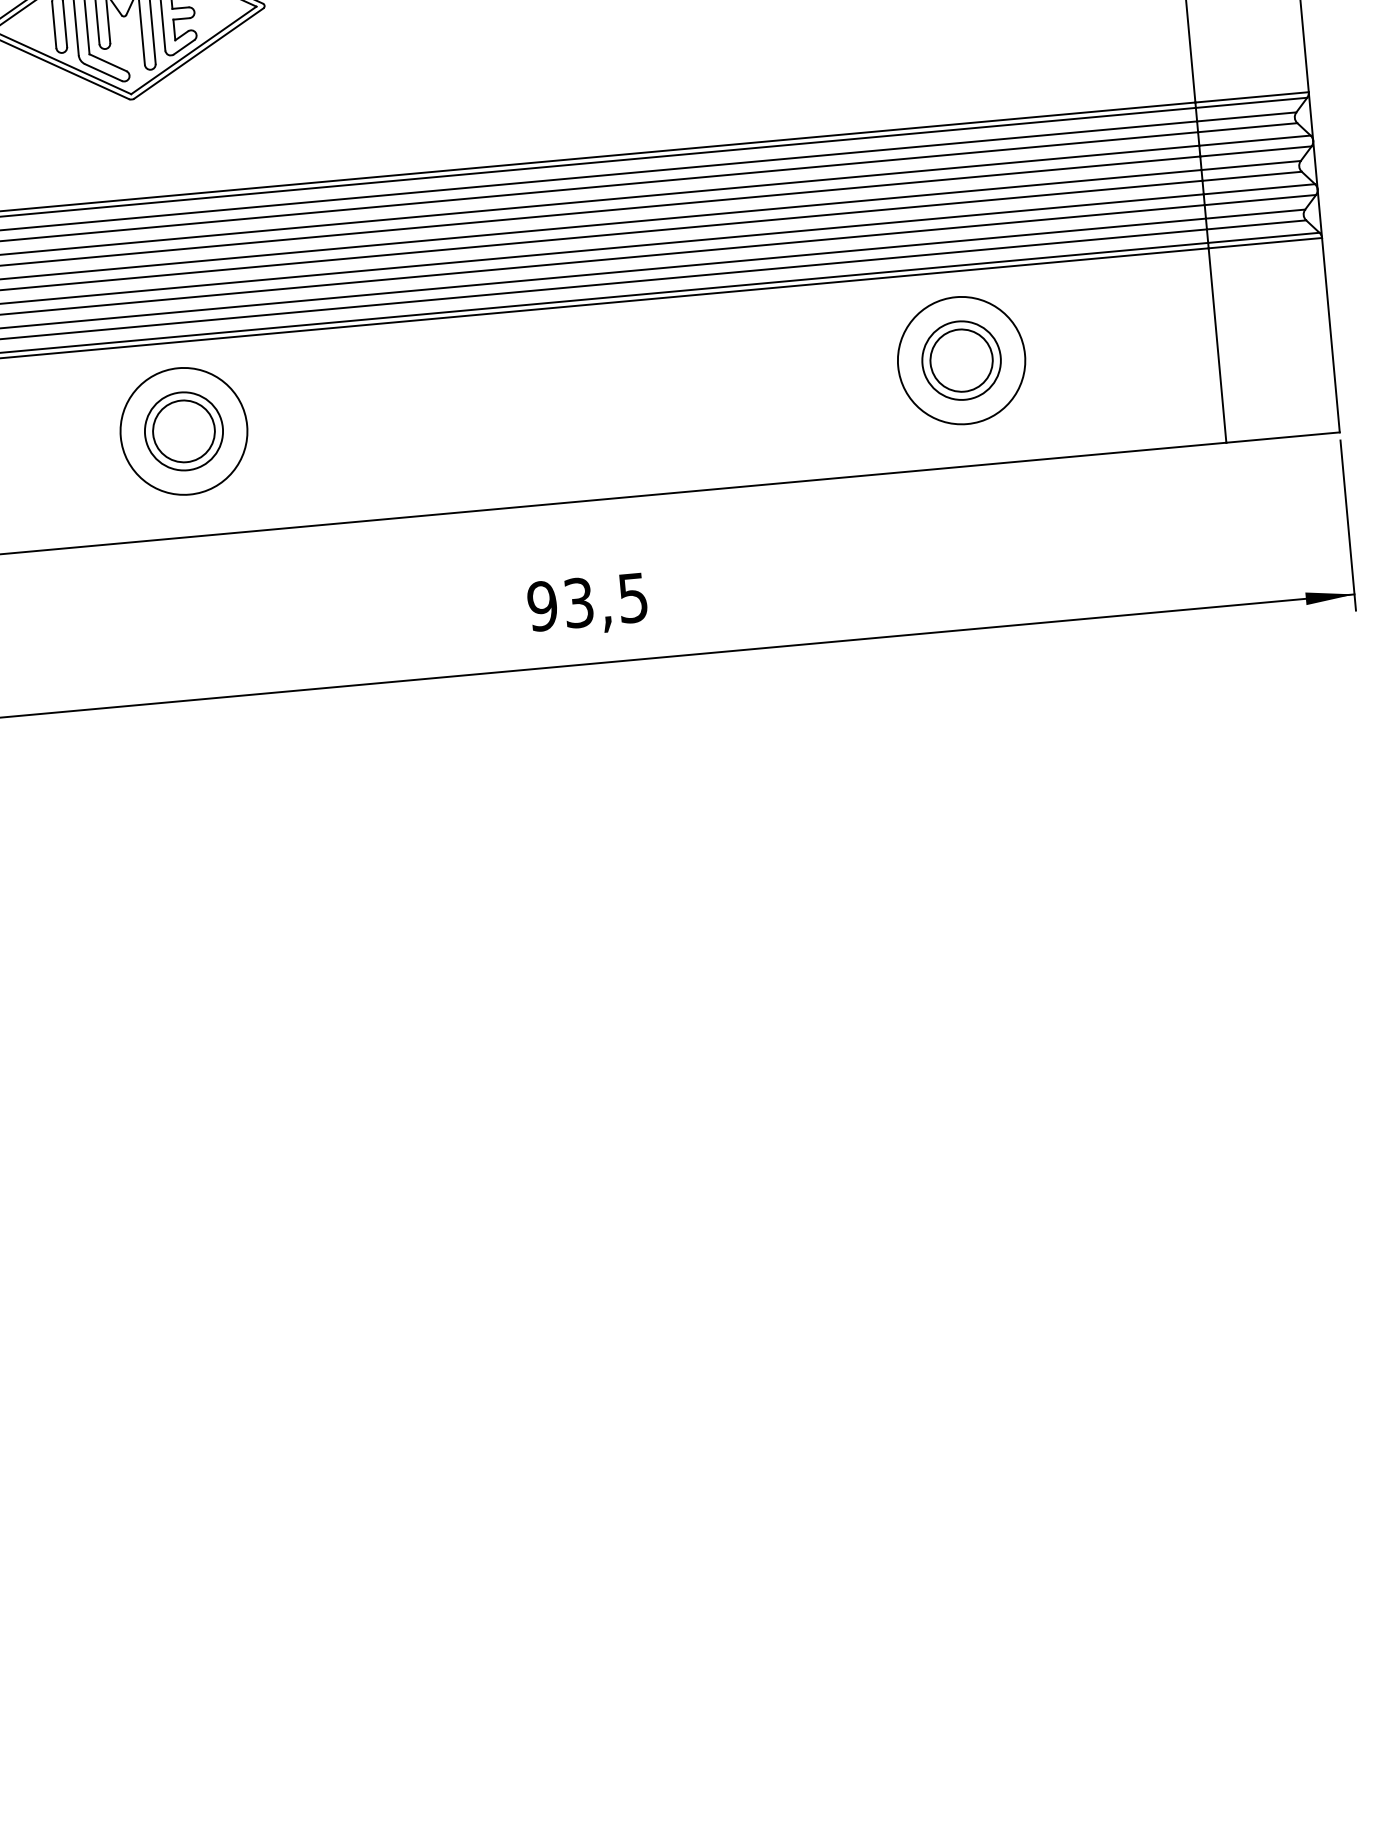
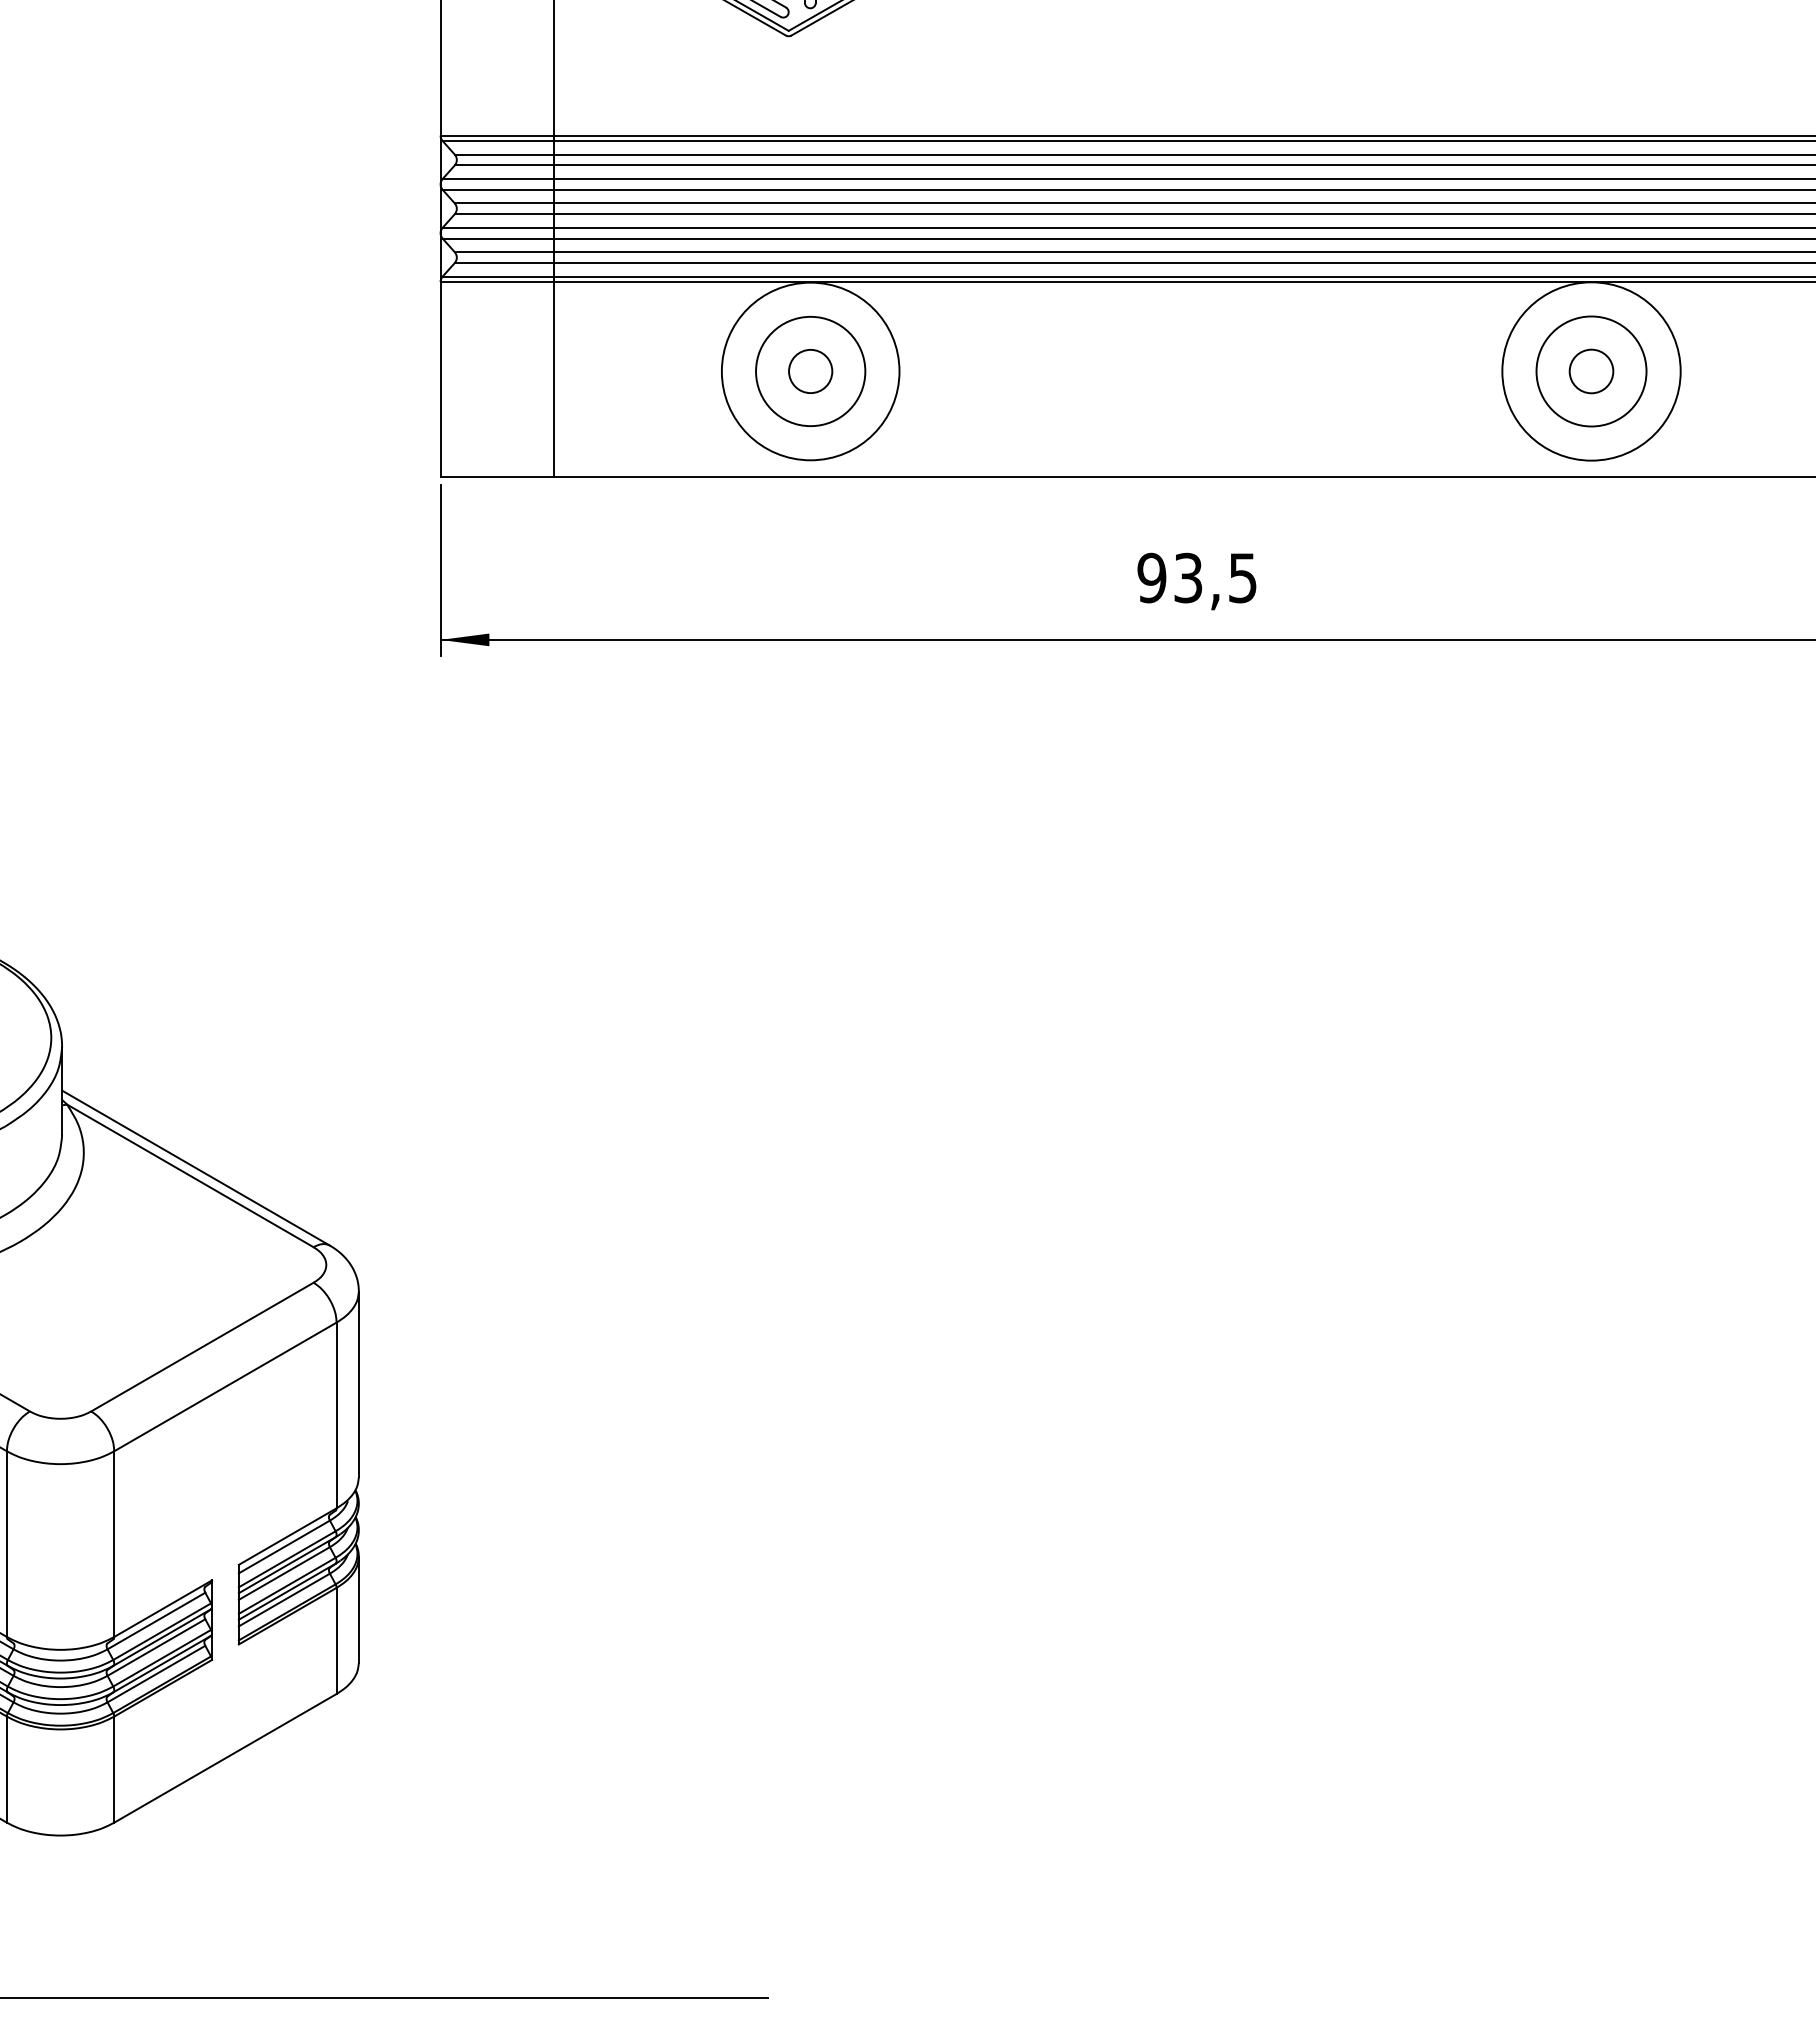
circle: (961, 360) -> (1591, 371), size x0.7
circle: (961, 360) -> (1591, 371), size x1.4
circle: (961, 360) -> (1591, 371), size x1.4
circle: (183, 431) -> (810, 371), size x0.7
circle: (183, 431) -> (810, 371), size x1.4
circle: (183, 431) -> (810, 371), size x1.4

